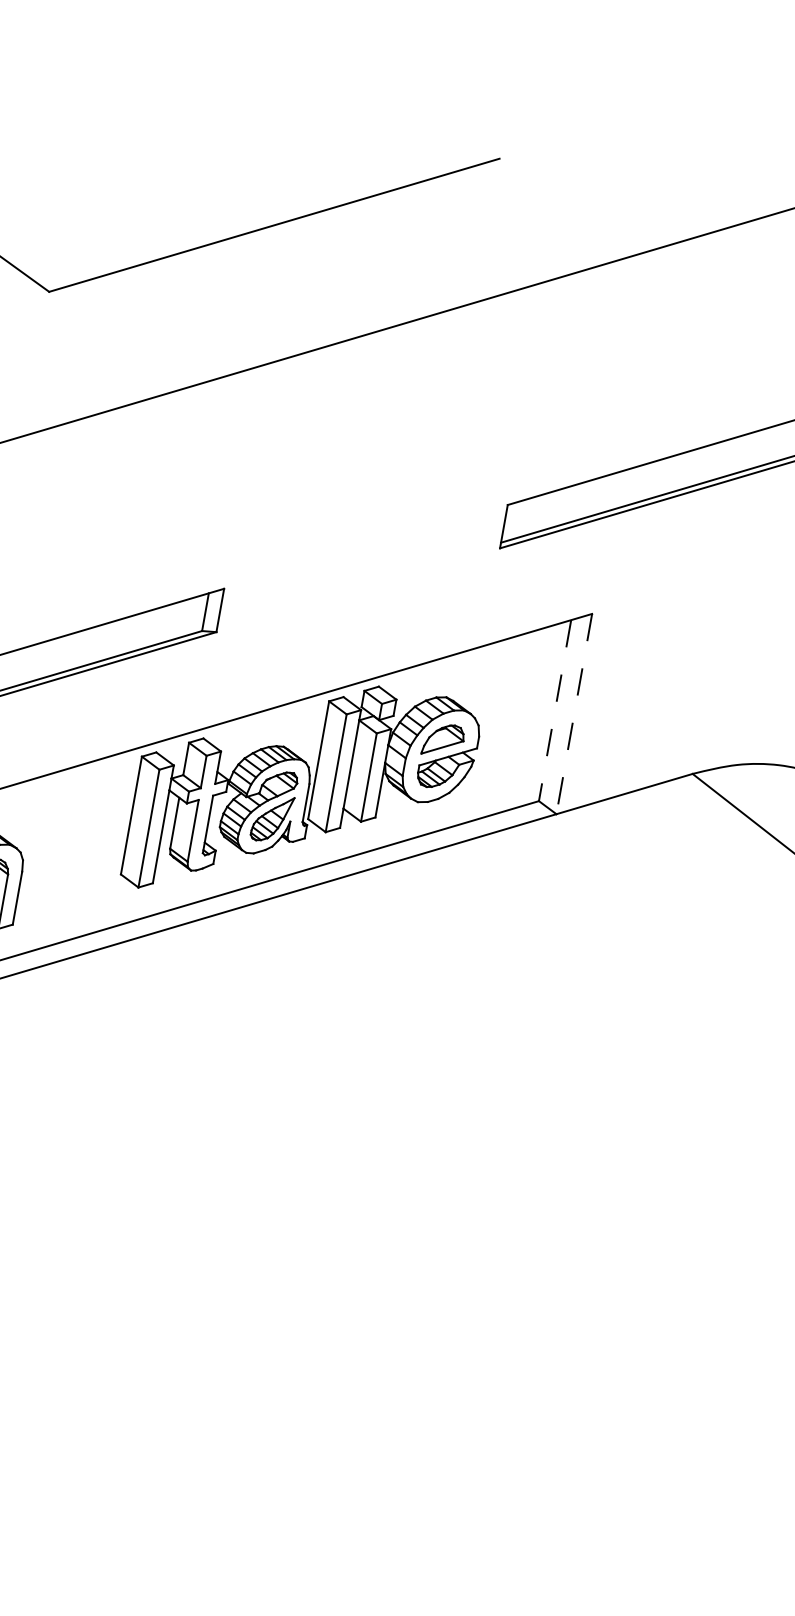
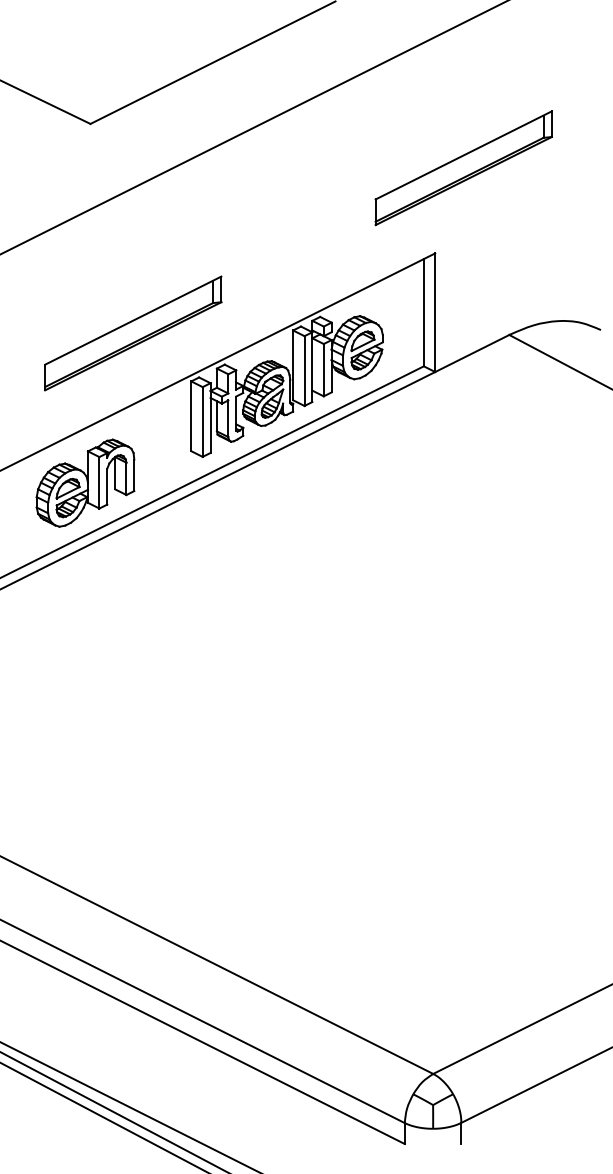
line: (554, 710) -> (423, 312), dashed -> solid
line: (574, 715) -> (435, 313), dashed -> solid

